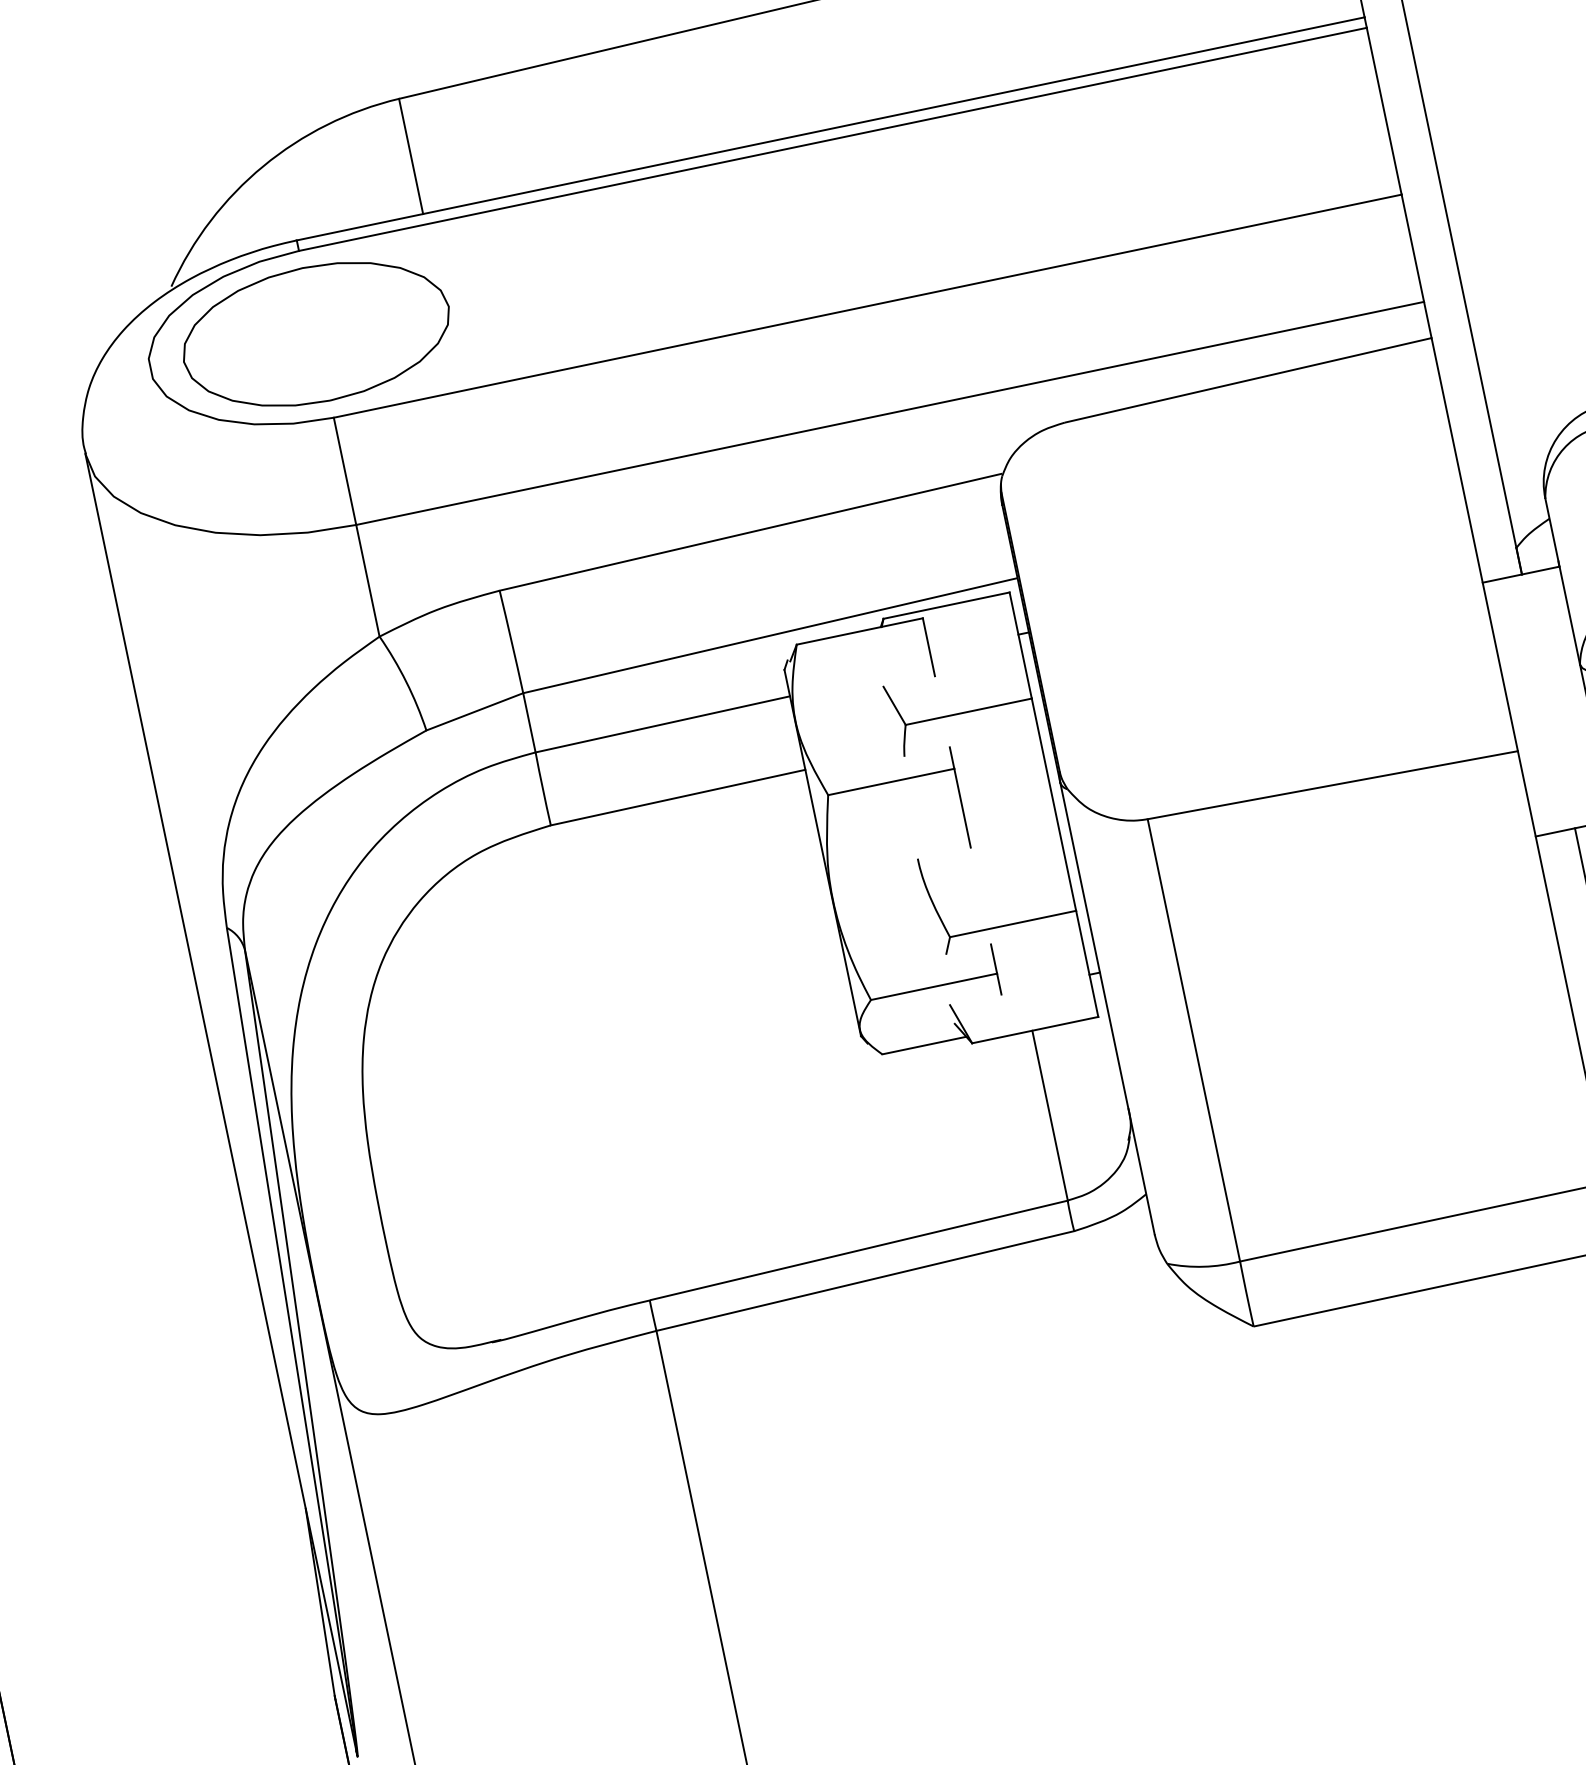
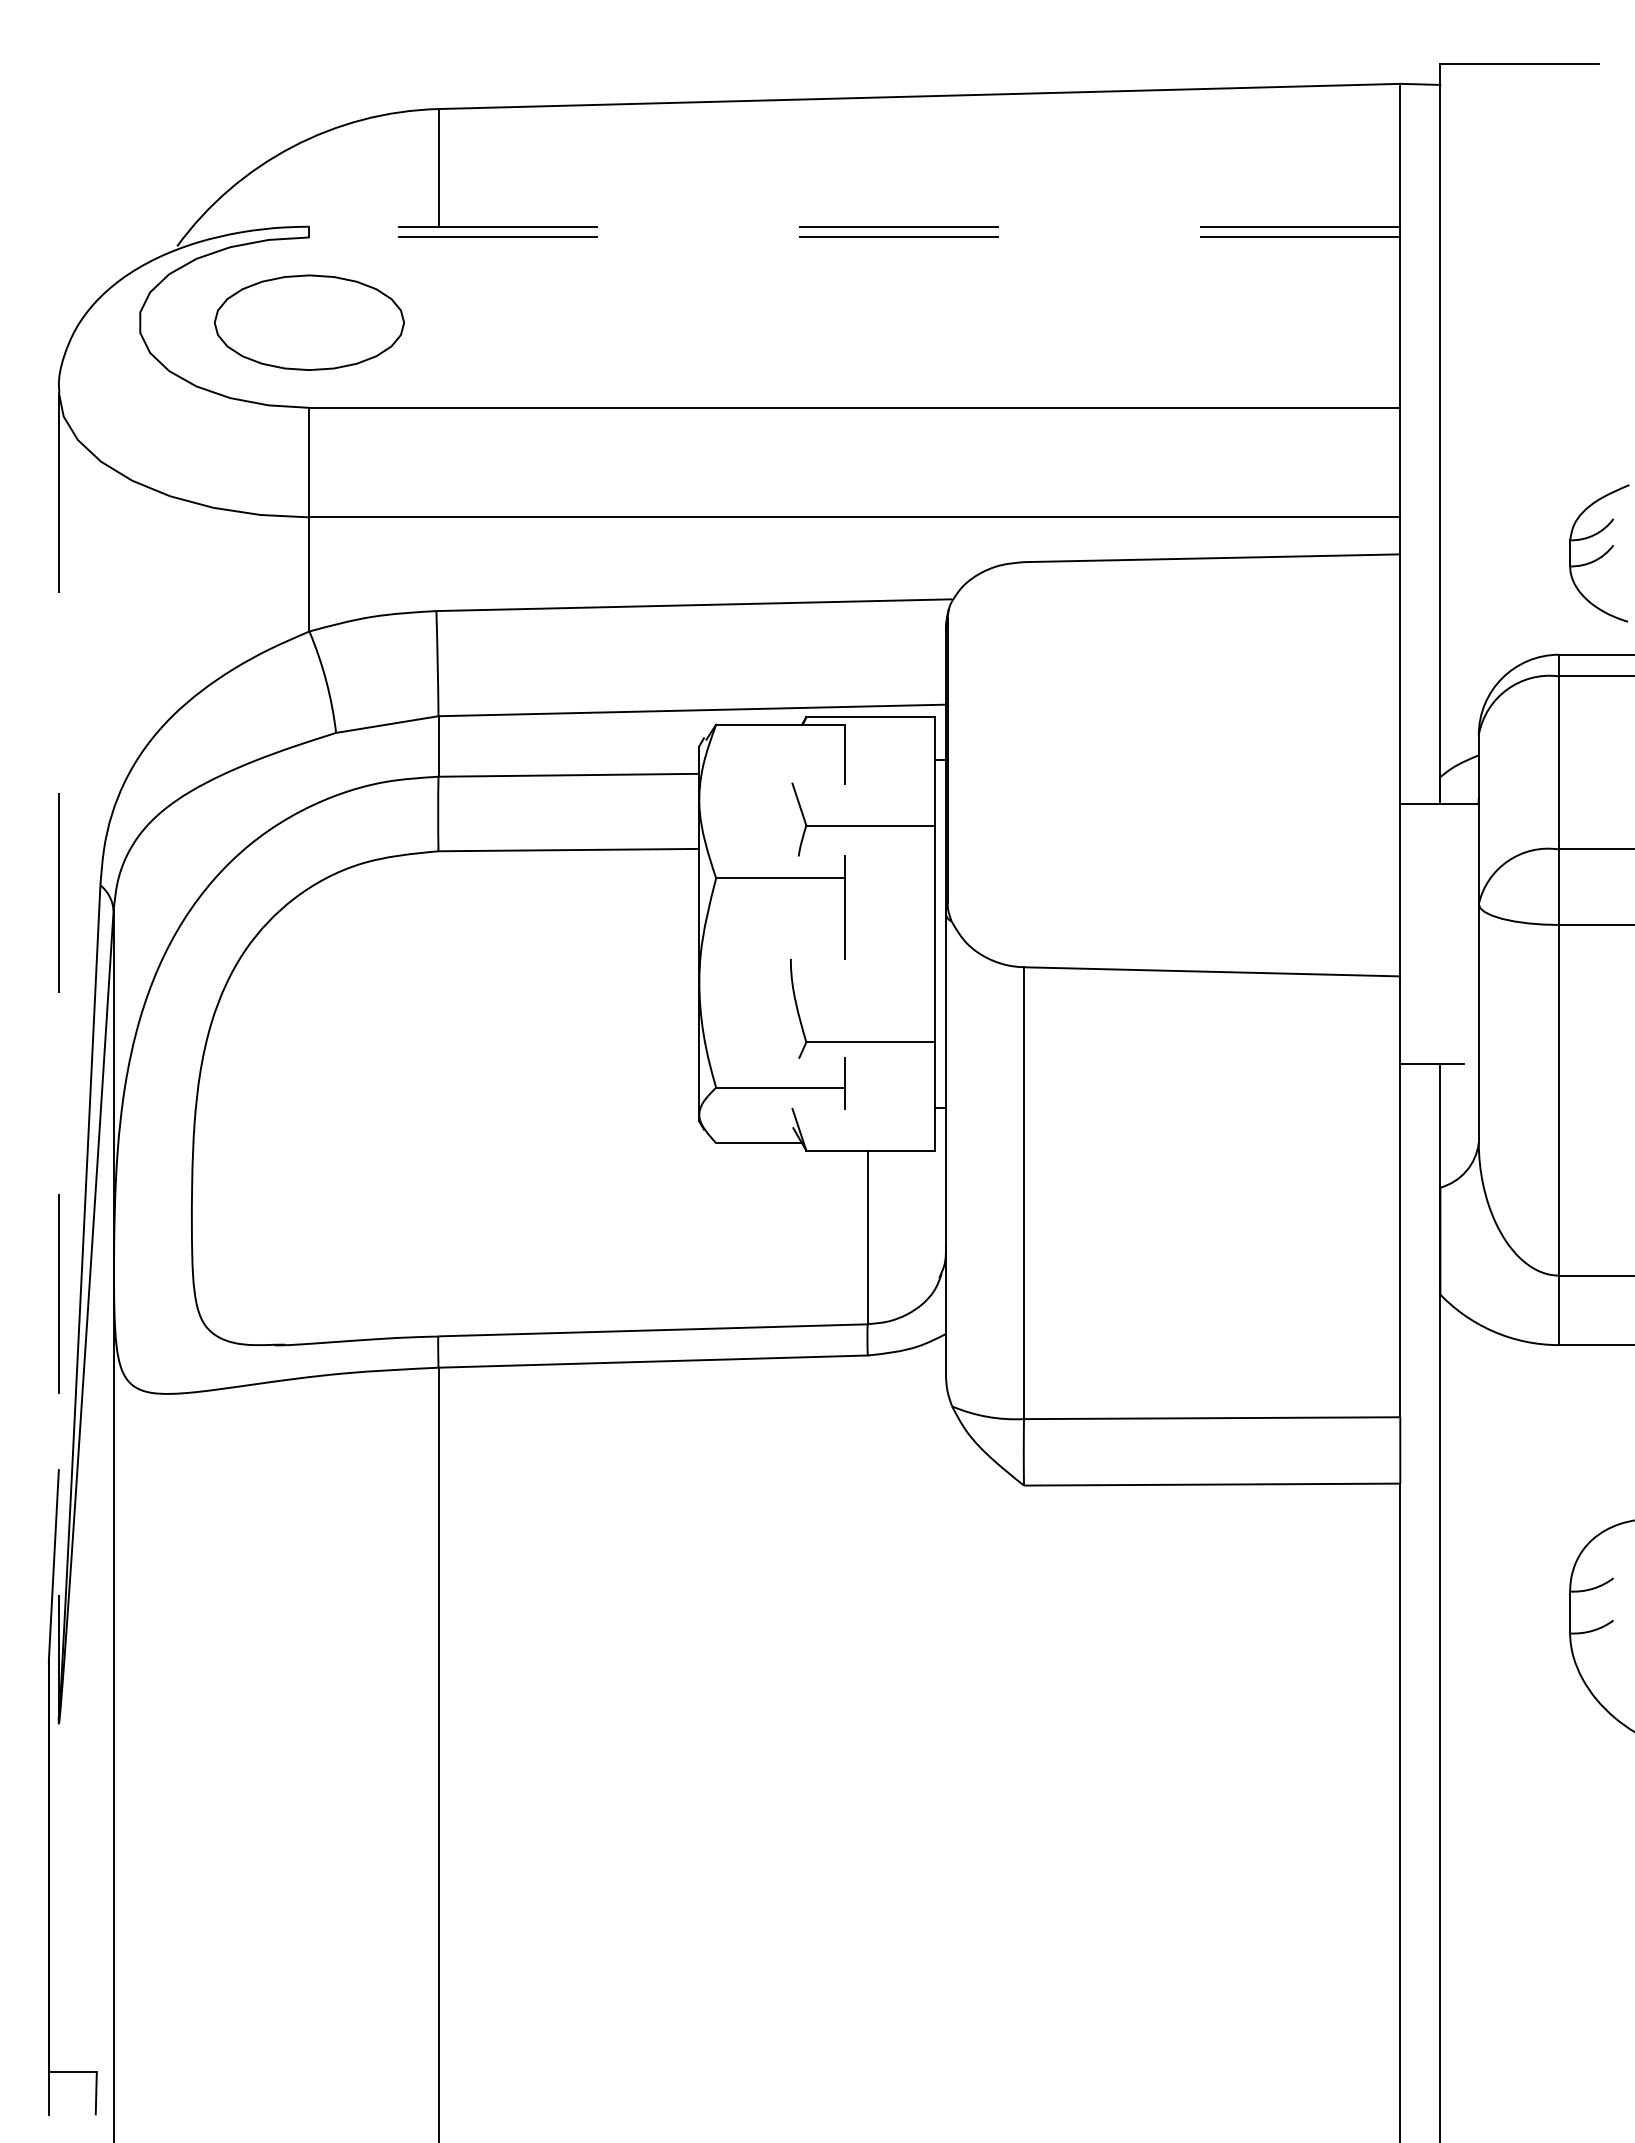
line: (830, 128) -> (854, 226), solid -> dashed
line: (832, 139) -> (854, 237), solid -> dashed
part: (316, 334) -> (309, 322), size x0.7
line: (220, 1102) -> (58, 1054), solid -> dashed

